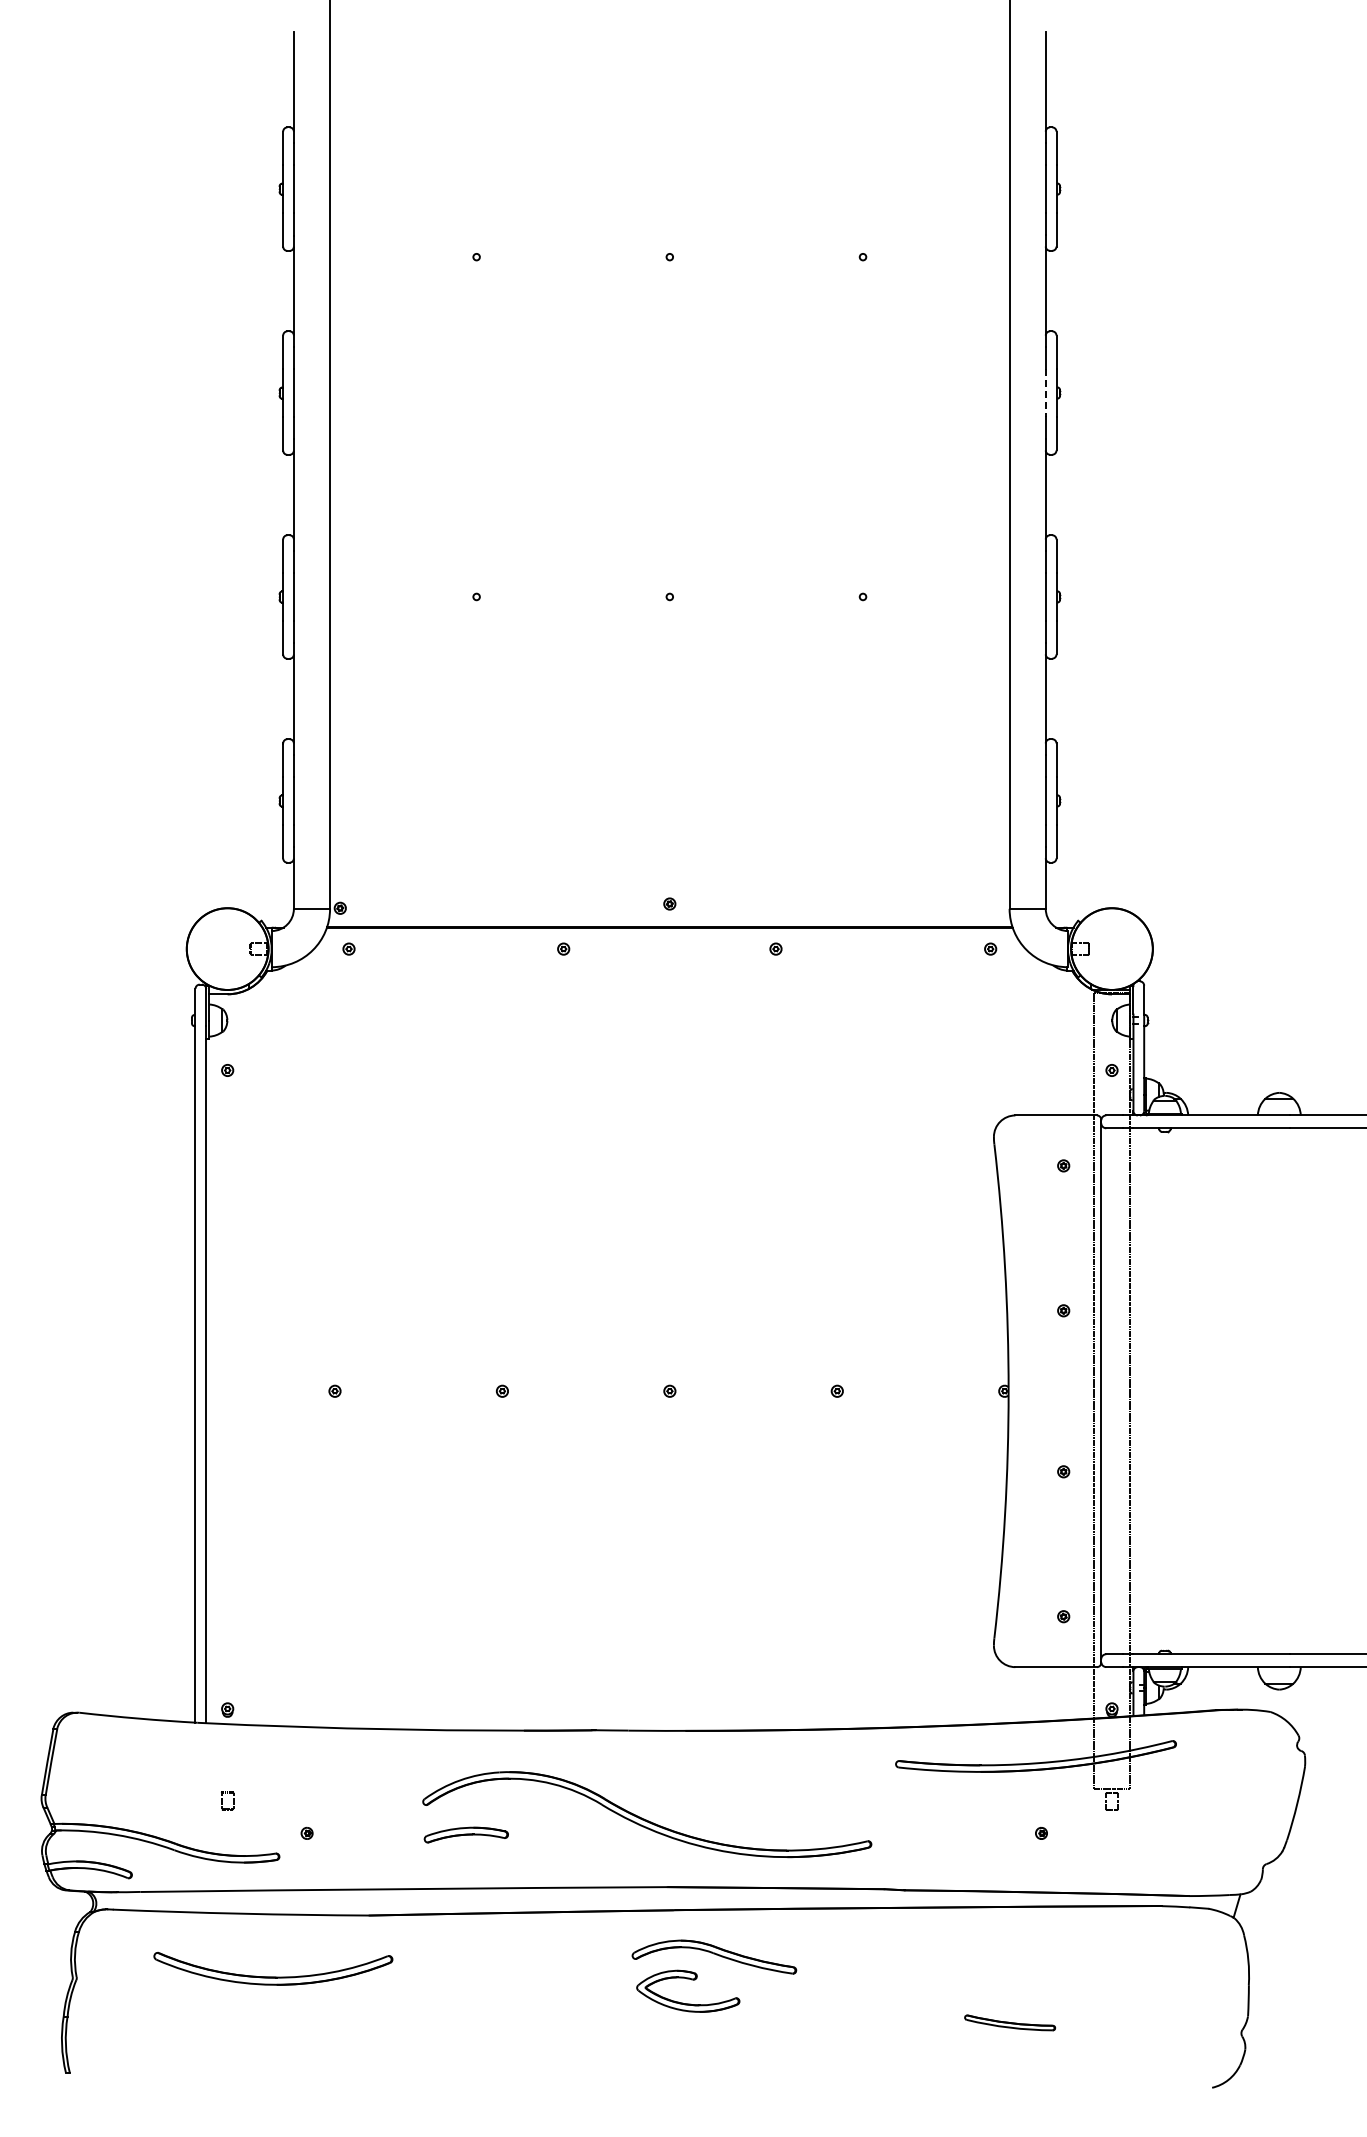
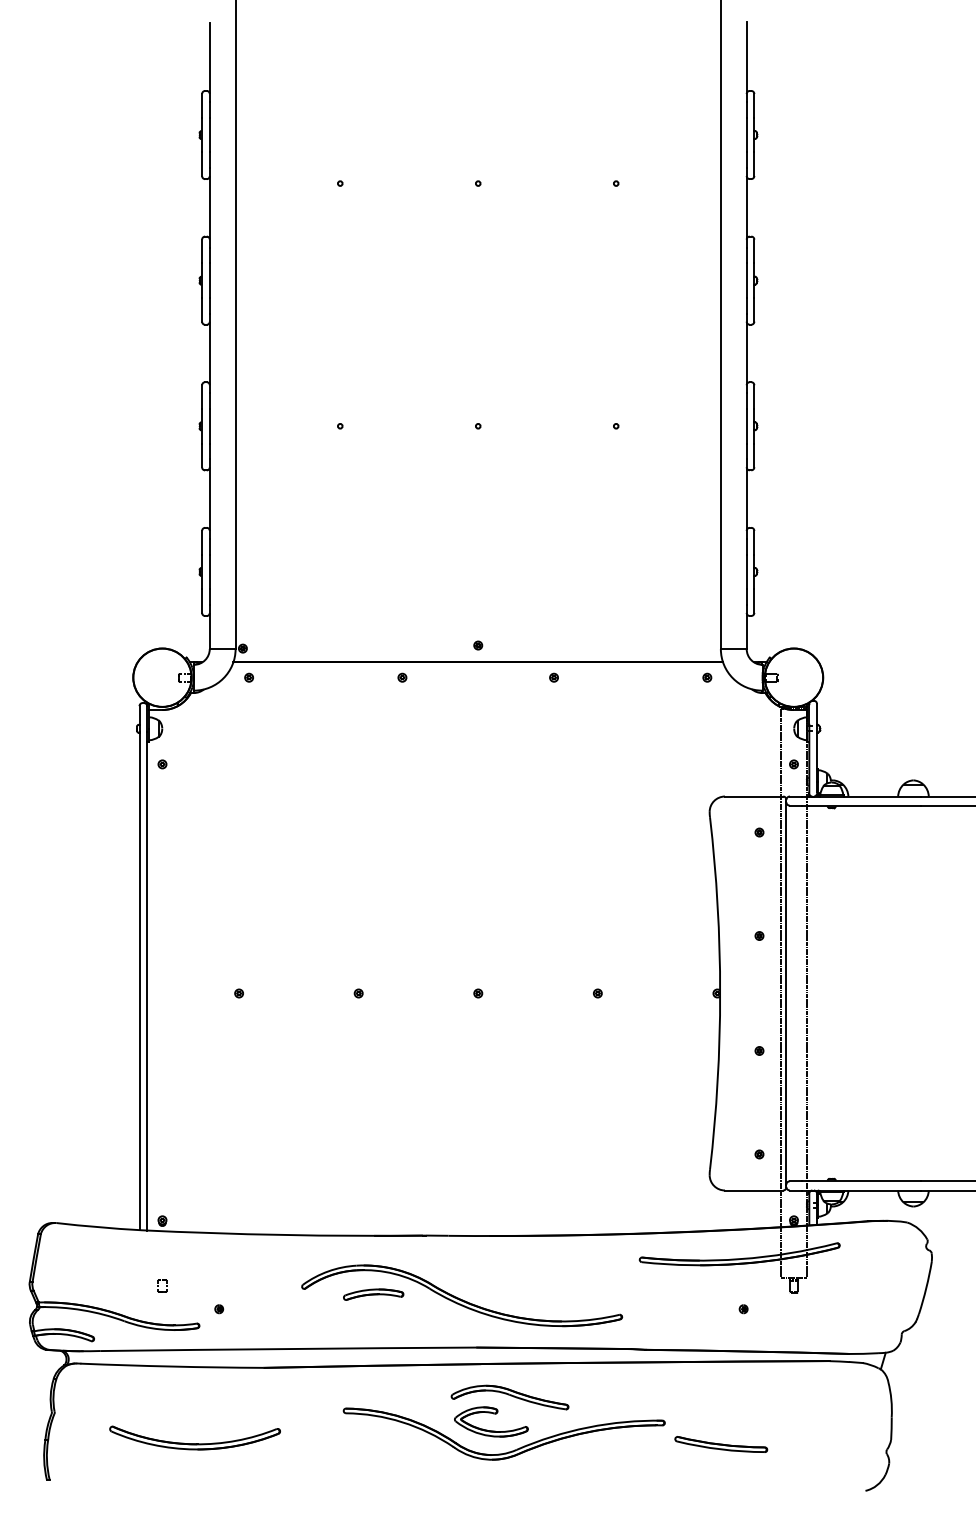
line: (1045, 393) -> (746, 280), dashed -> solid
part: (465, 1834) -> (373, 1294), moved
part: (273, 1976) -> (195, 1443), moved
part: (1009, 2022) -> (720, 1444), size x1.43
part: (714, 2032) -> (510, 1451), added

